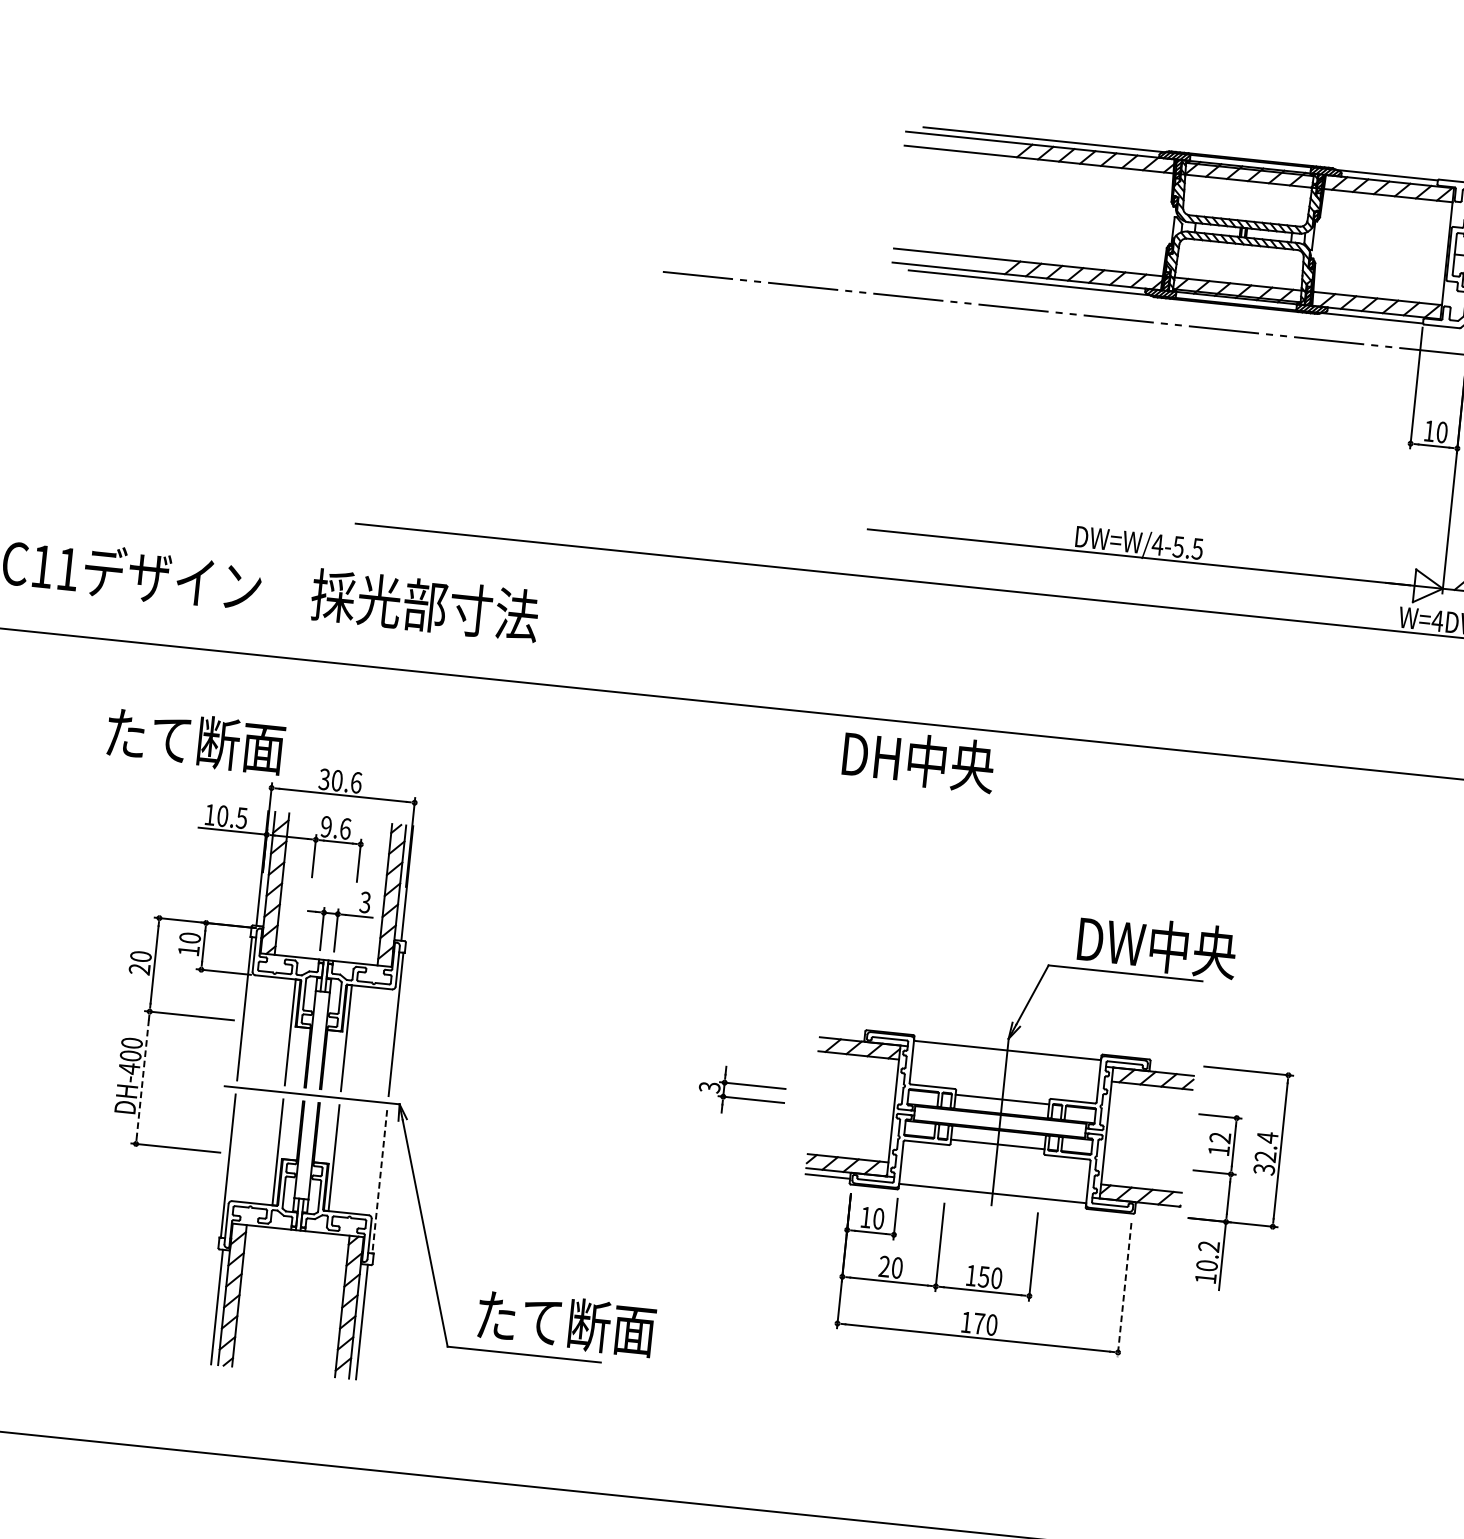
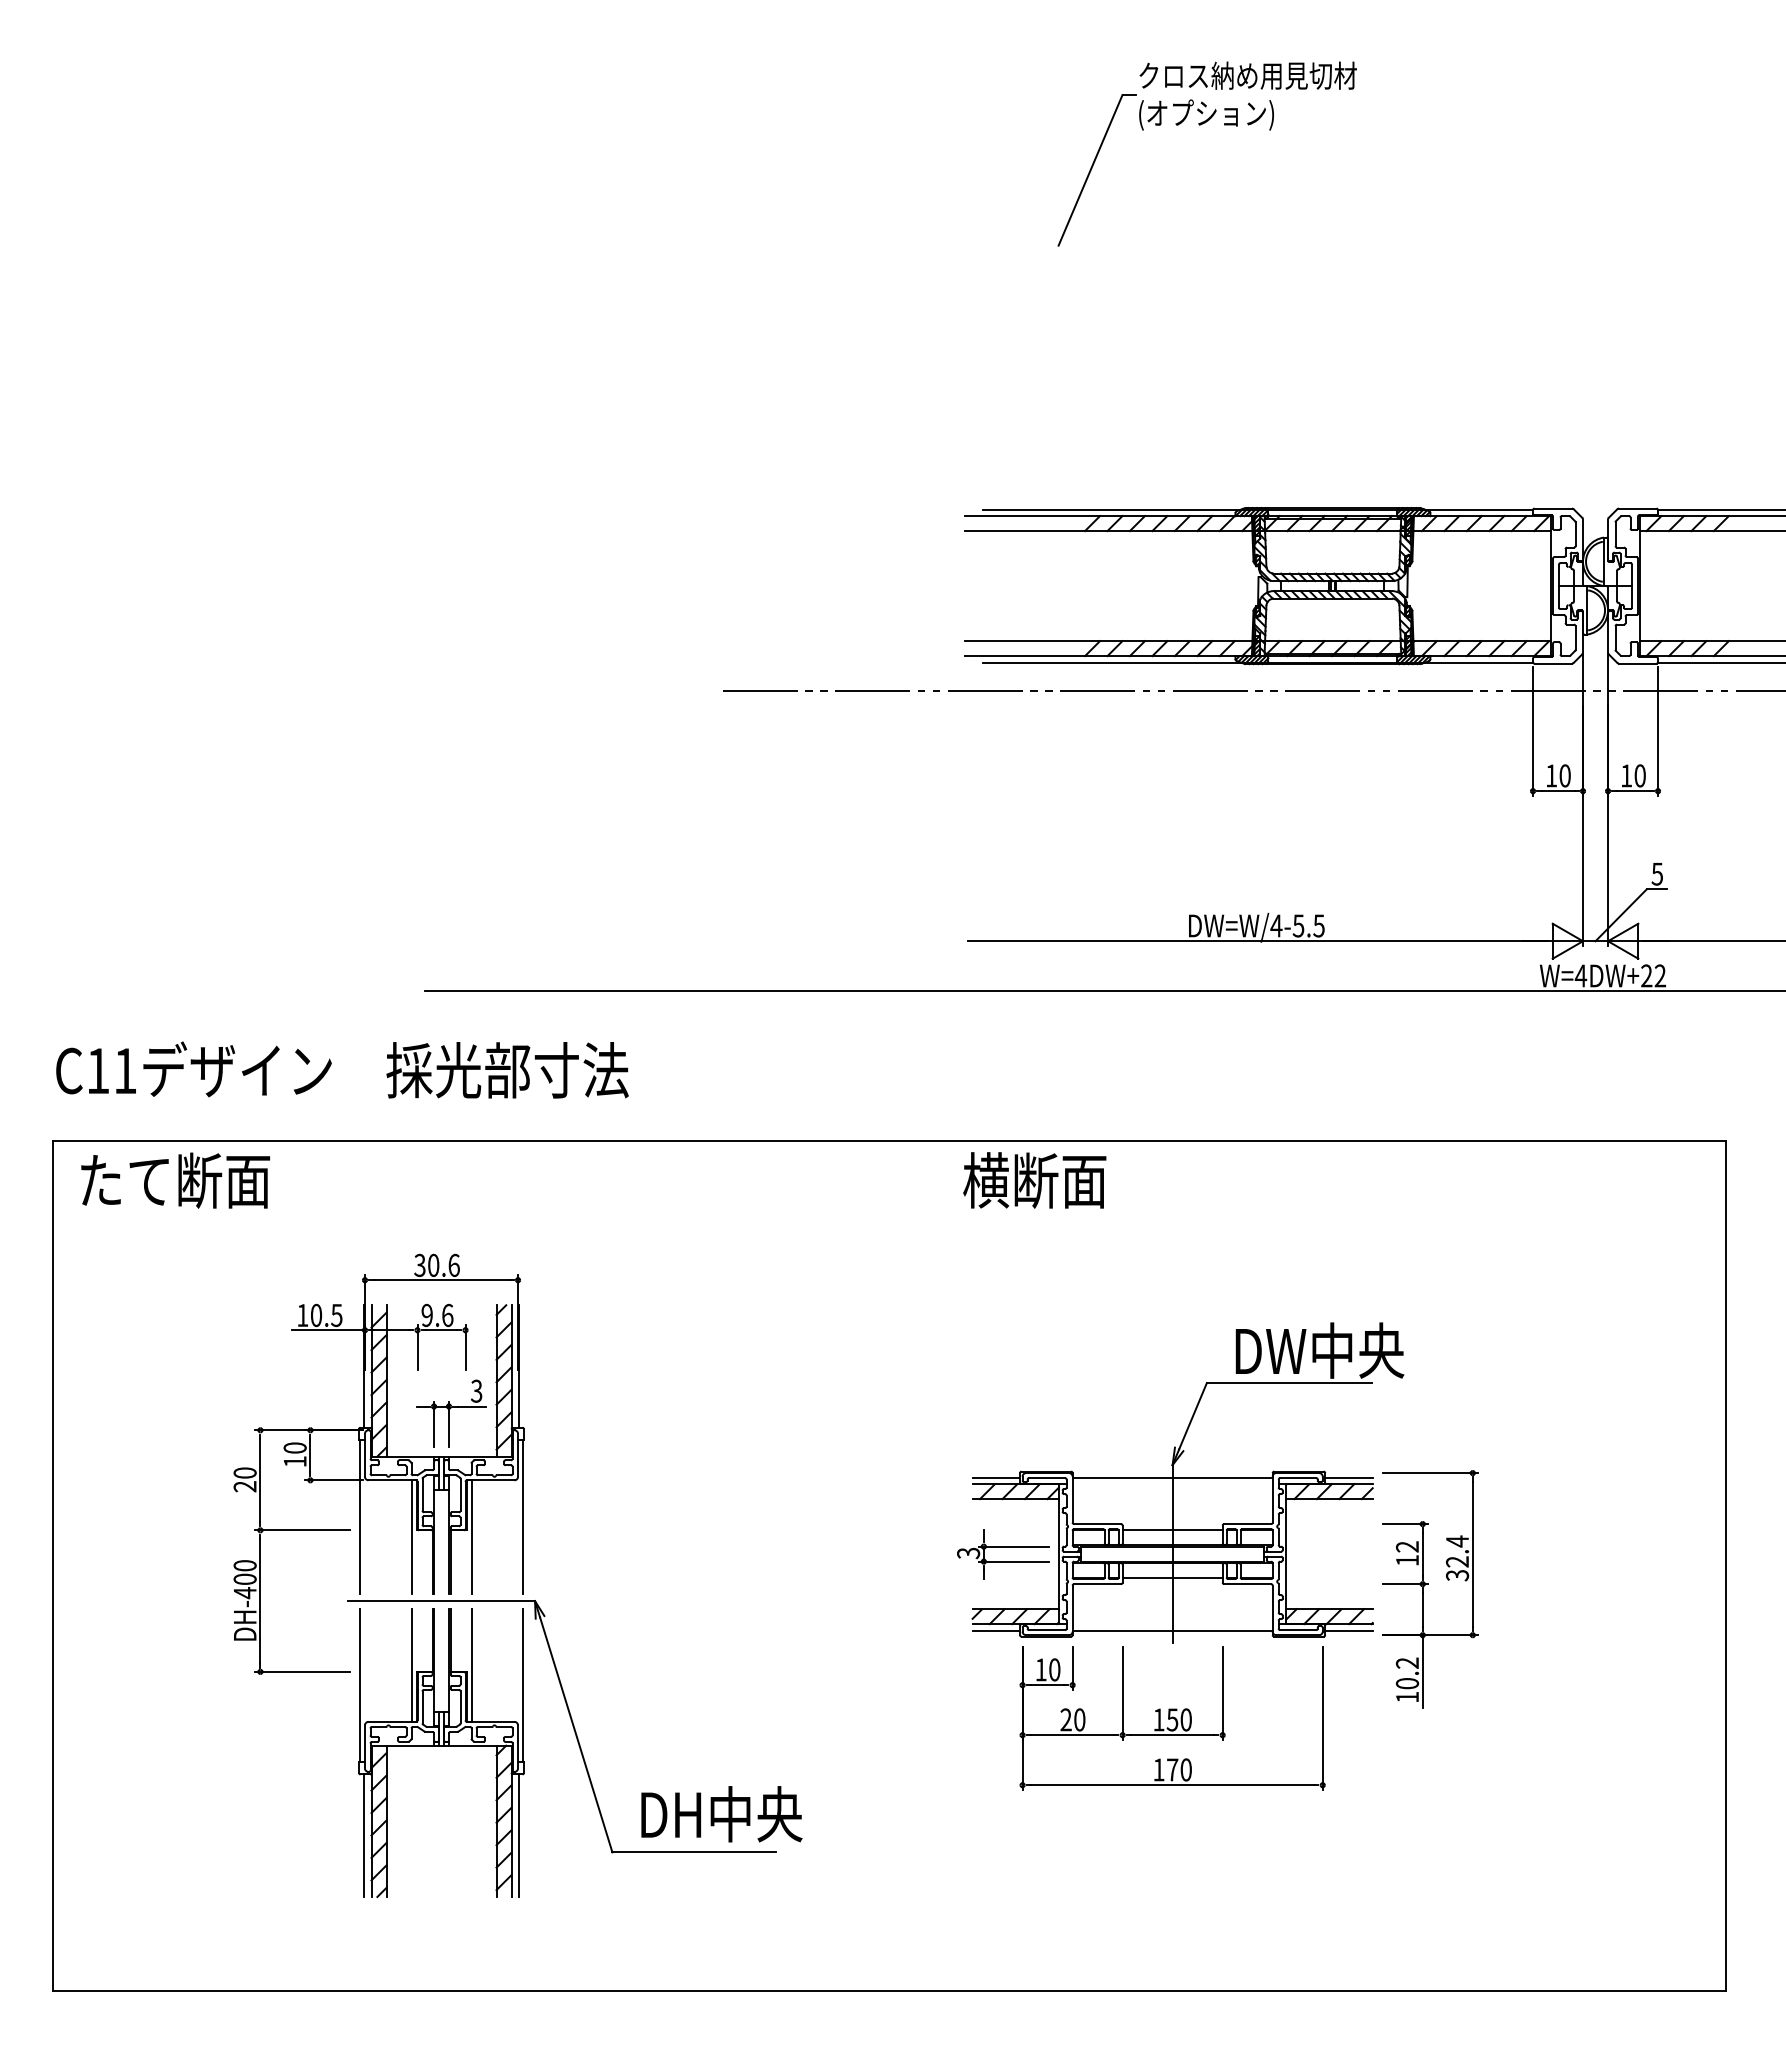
text: (195, 740) -> (175, 1180), moved
text: (917, 760) -> (1045, 1180), DH中央 -> 横断面
line: (842, 1033) -> (996, 1477), added
line: (1171, 1067) -> (1348, 1477), added
line: (142, 1078) -> (260, 1601), dashed -> solid
part: (743, 1085) -> (1003, 1547), moved
line: (379, 1181) -> (522, 1685), dashed -> solid
line: (1157, 1210) -> (1348, 1630), added
line: (1124, 1290) -> (1322, 1718), dashed -> solid
text: (566, 1323) -> (735, 1814), たて断面 -> DH中央

